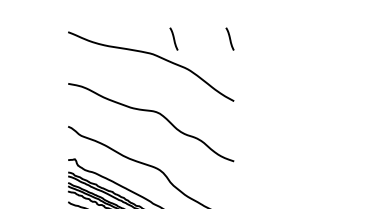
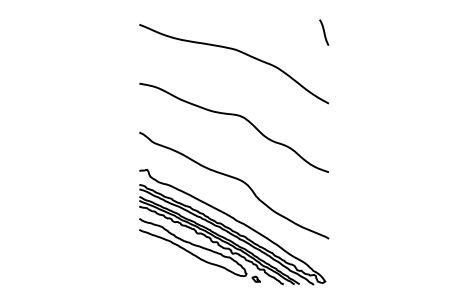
line: (174, 39) -> (260, 32), removed

